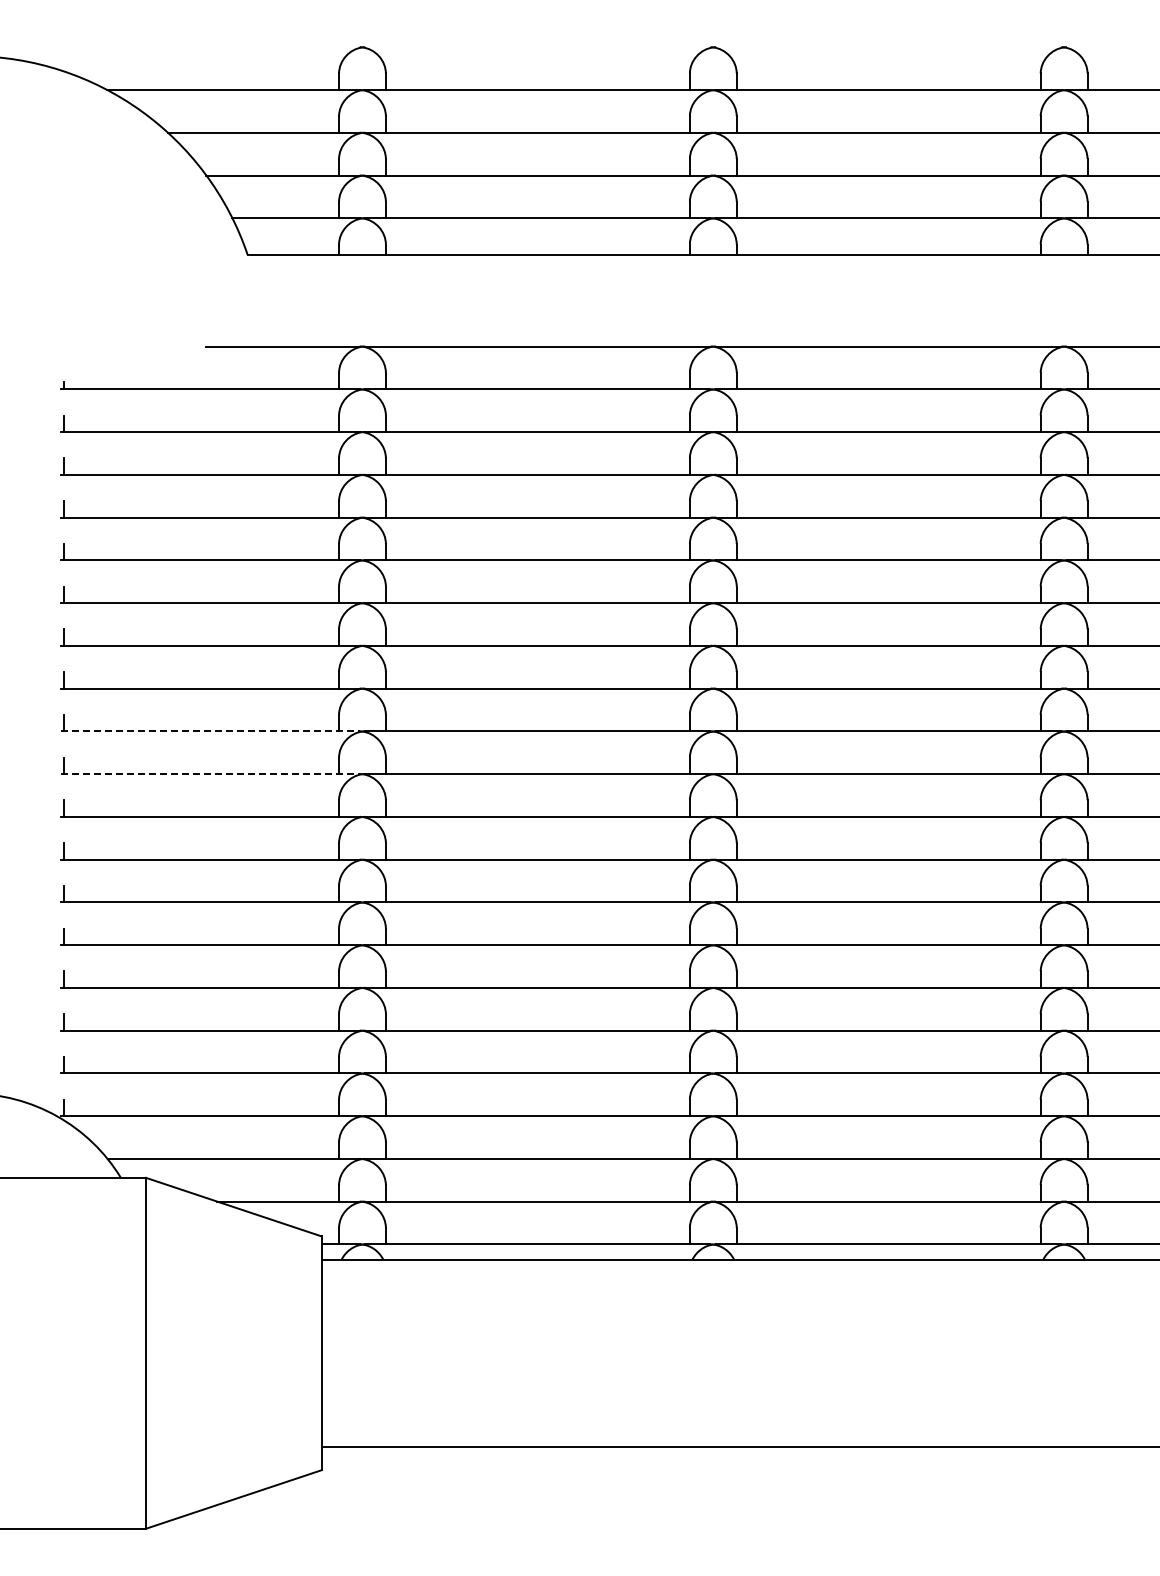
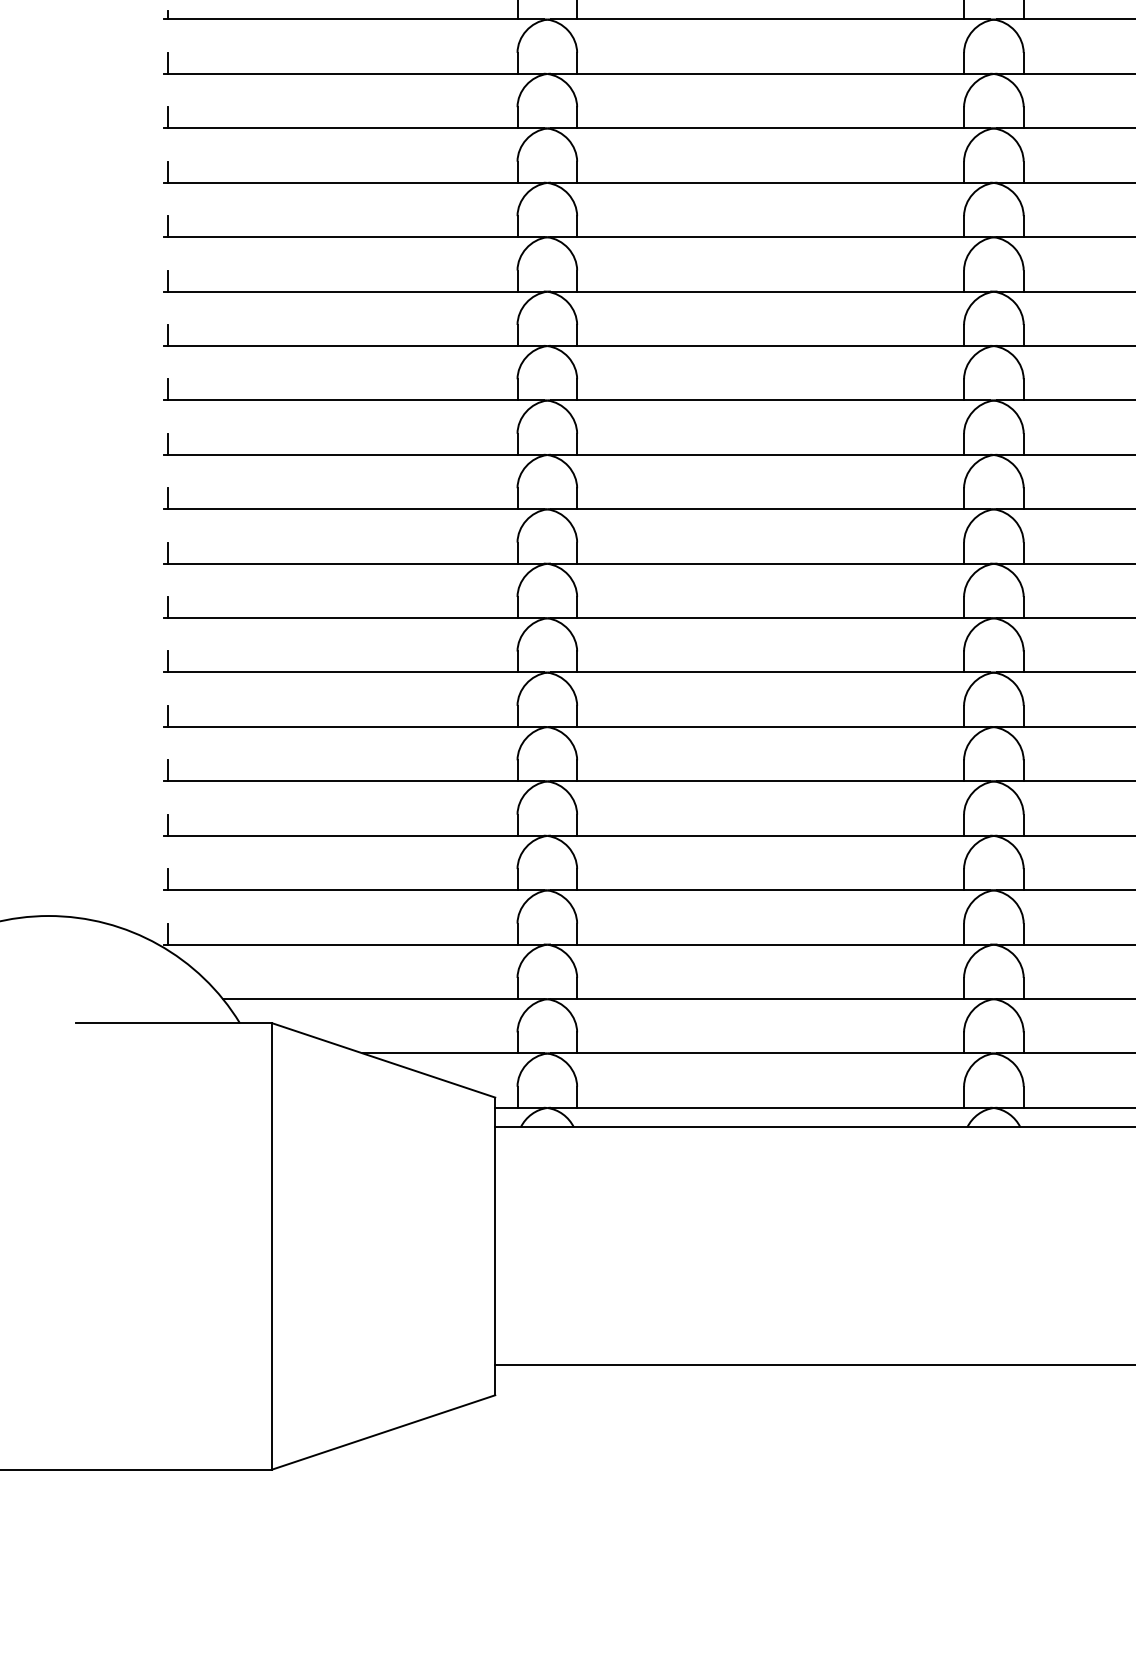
line: (210, 731) -> (353, 454), dashed -> solid
line: (210, 774) -> (353, 509), dashed -> solid

